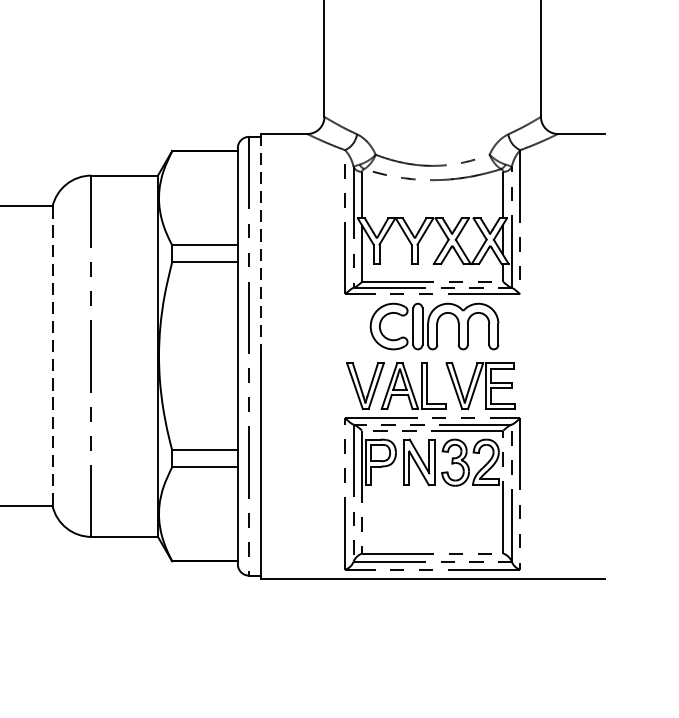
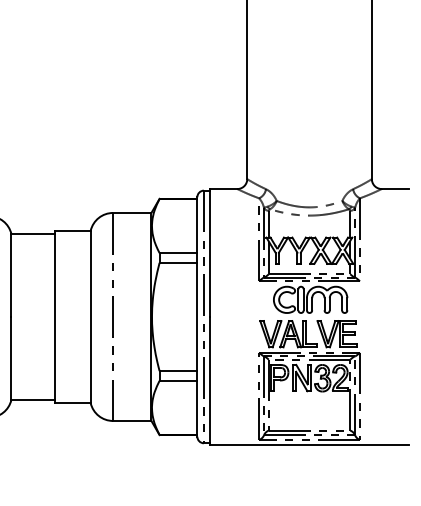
line: (260, 244) -> (210, 252), dashed -> solid
line: (52, 357) -> (90, 317), dashed -> solid

